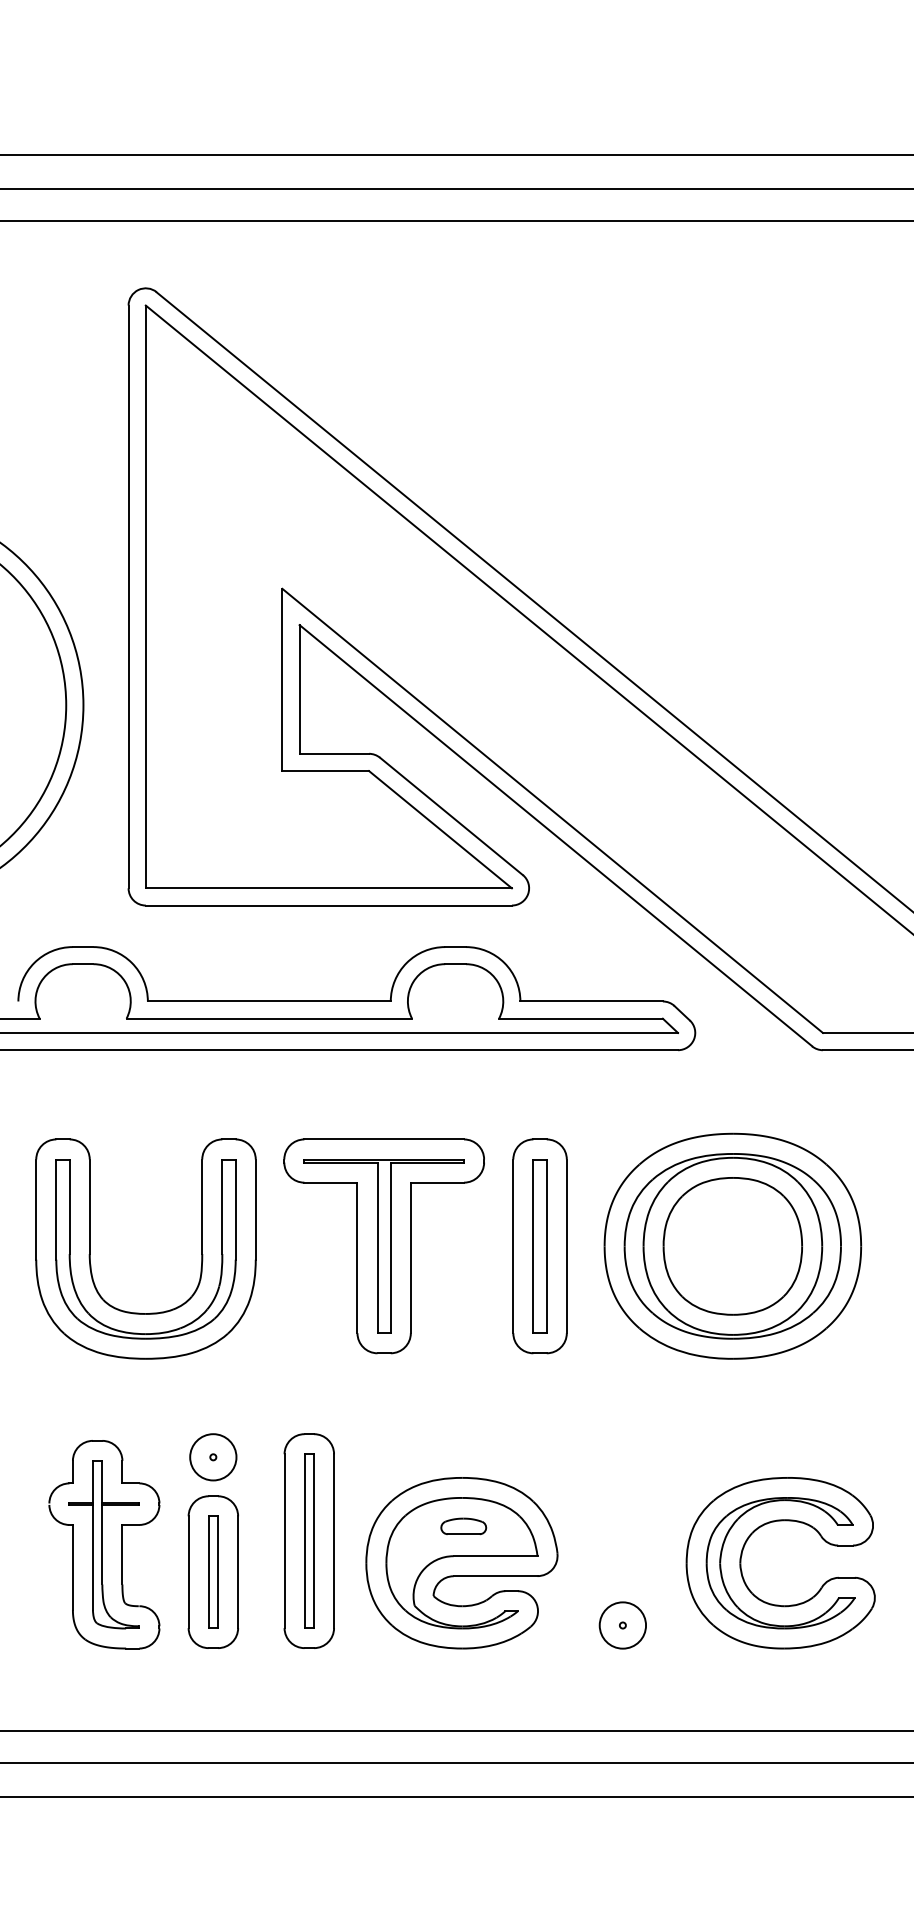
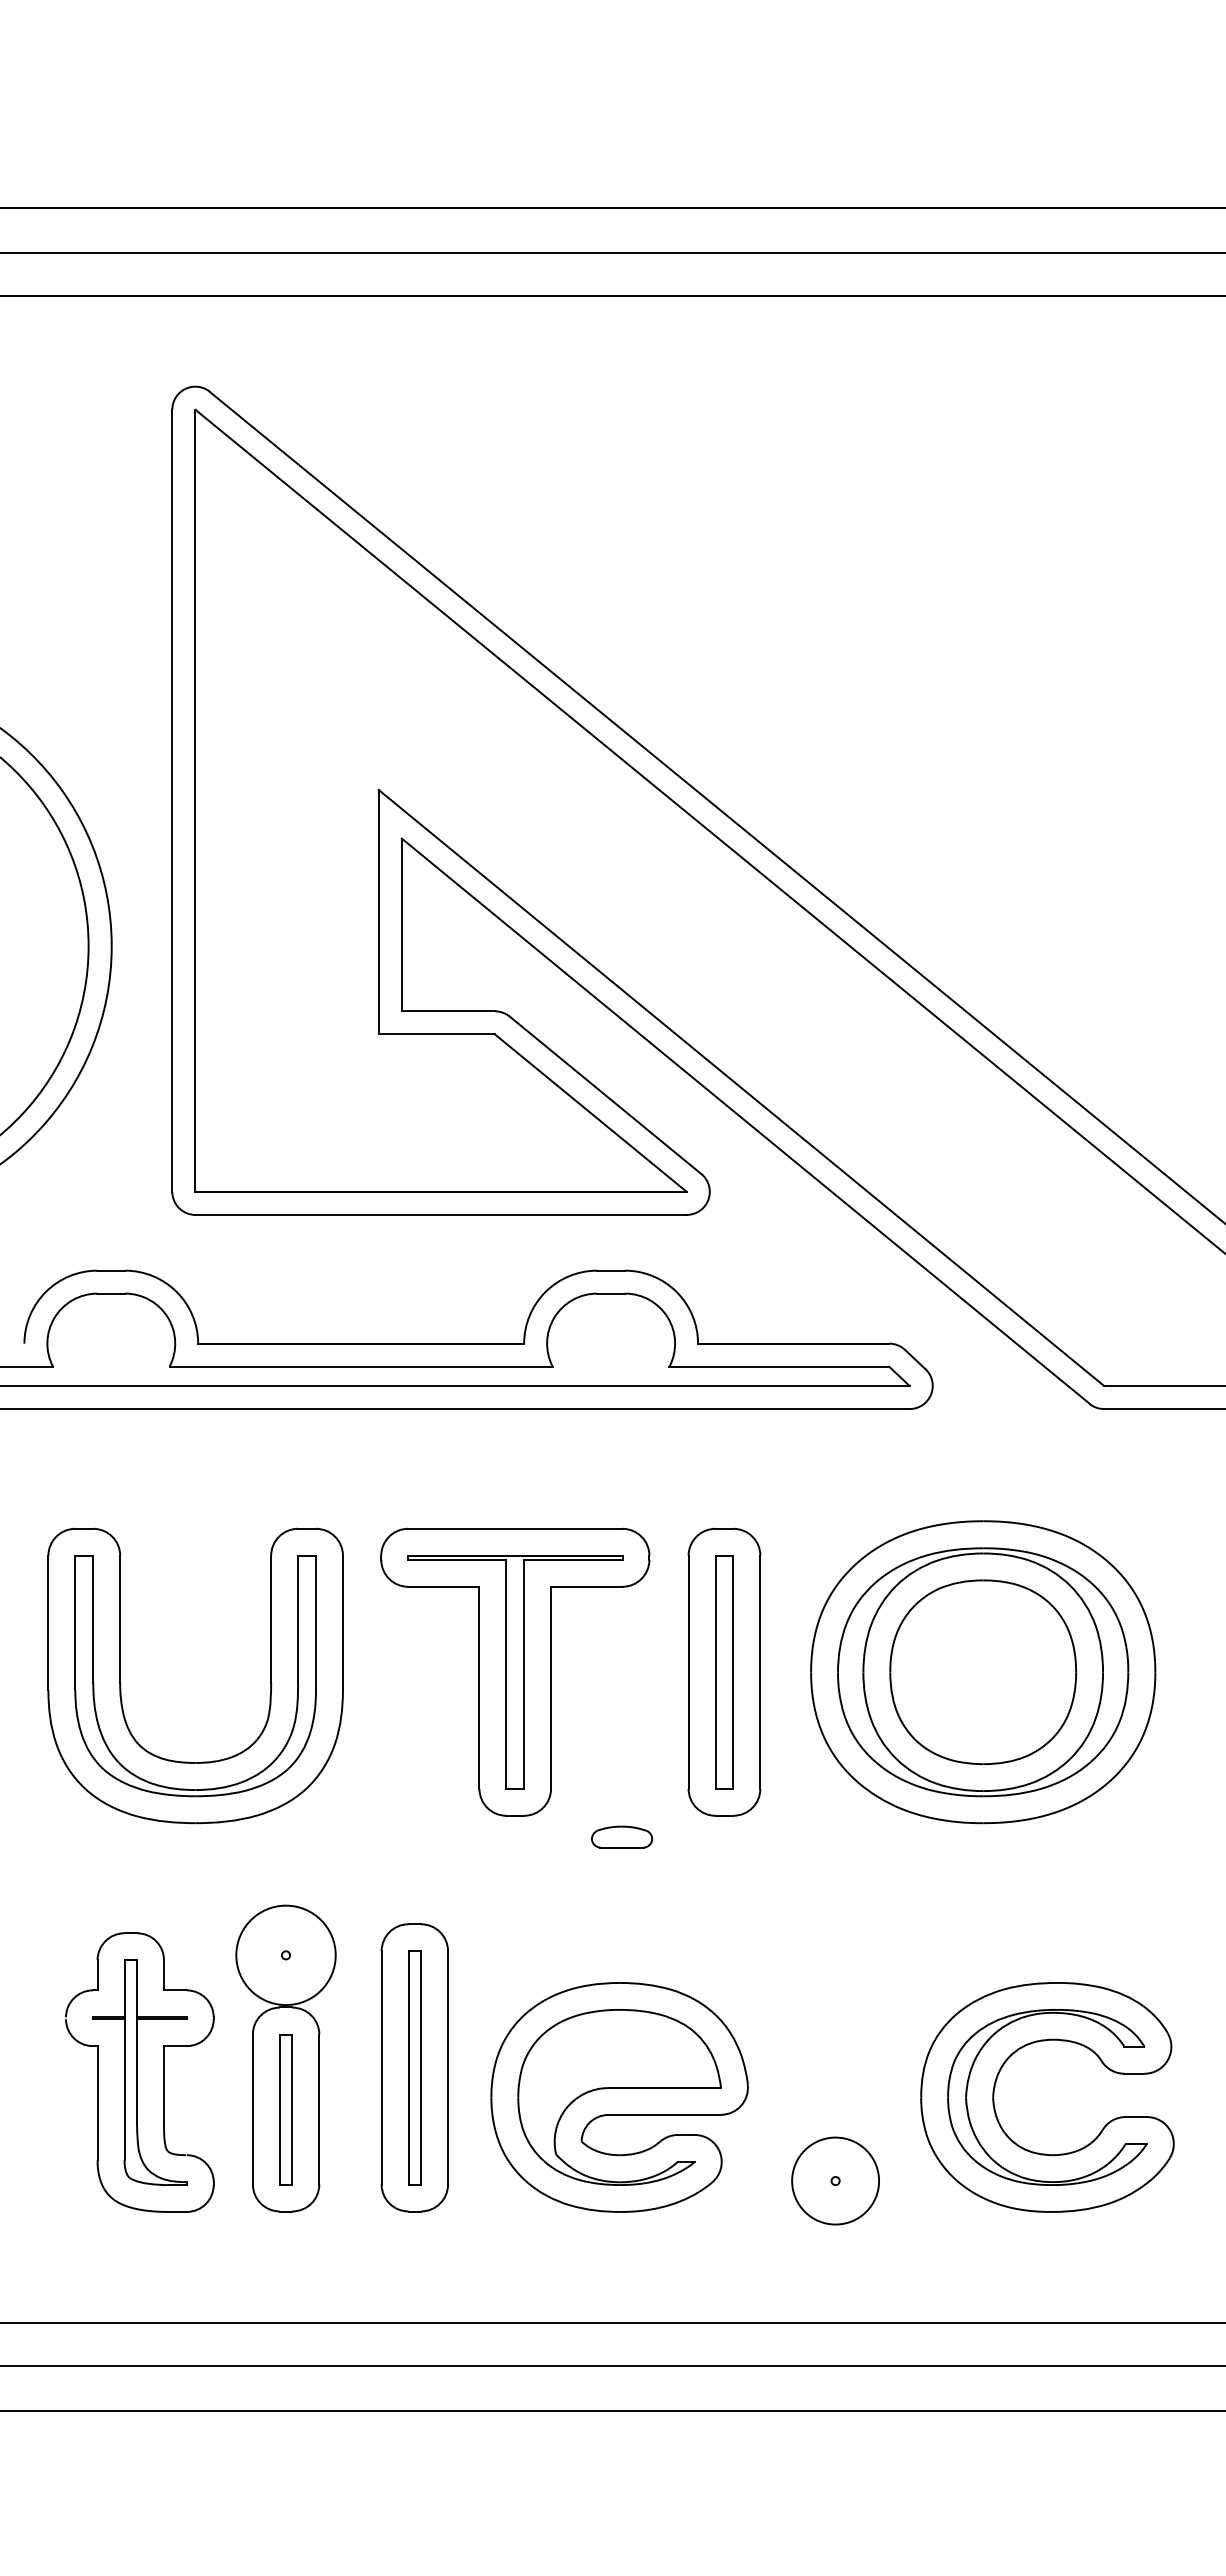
circle: (212, 1457) -> (285, 1955), size x1.6
part: (464, 1525) -> (622, 1836), moved
circle: (622, 1625) -> (835, 2181), size x1.4

